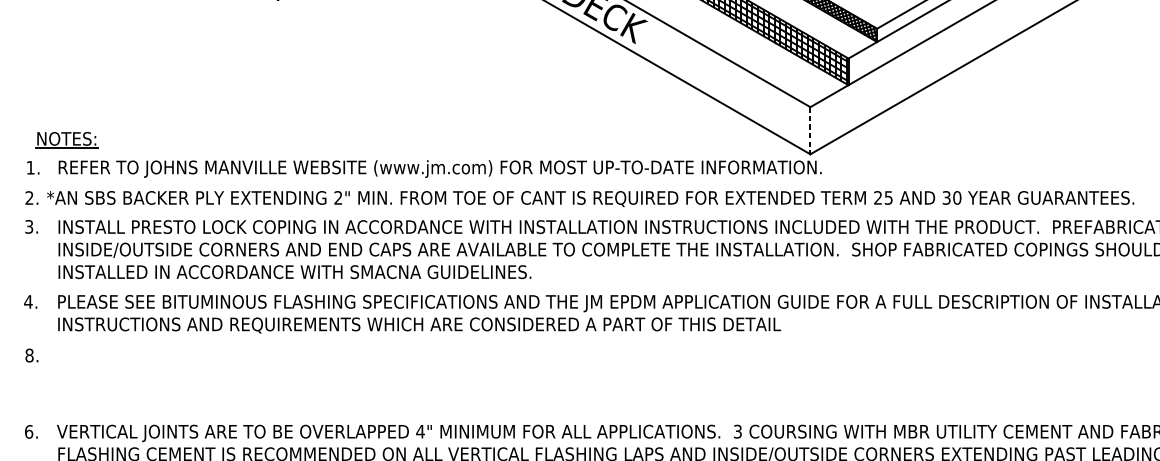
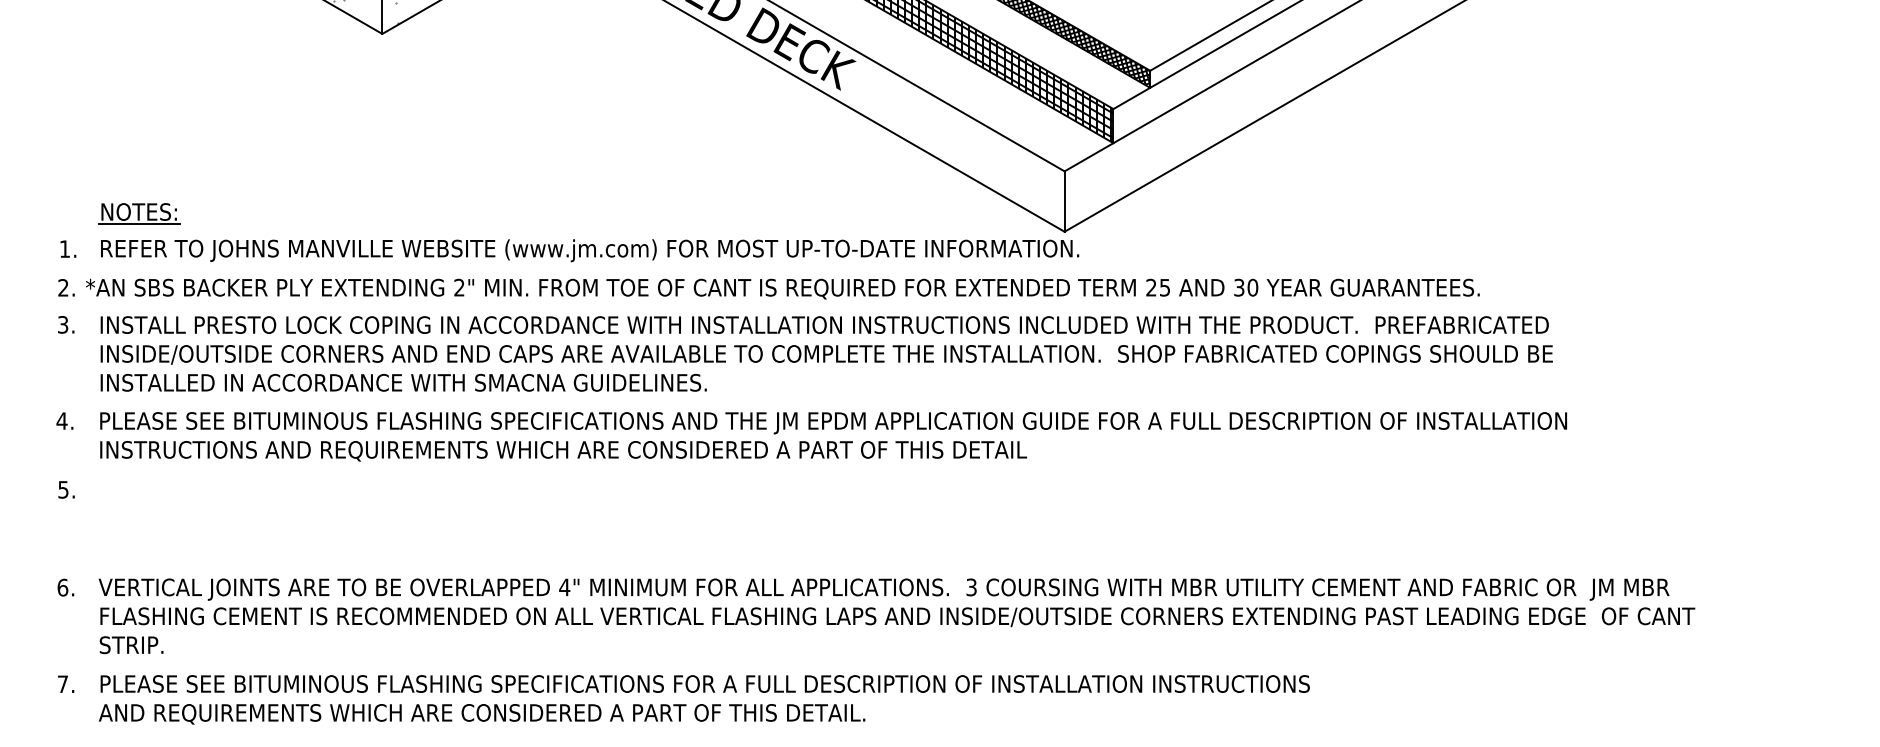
line: (810, 131) -> (1064, 202), dashed -> solid
part: (66, 140) -> (139, 213), moved
text: (29, 355) -> (63, 489), 8. -> 5.

